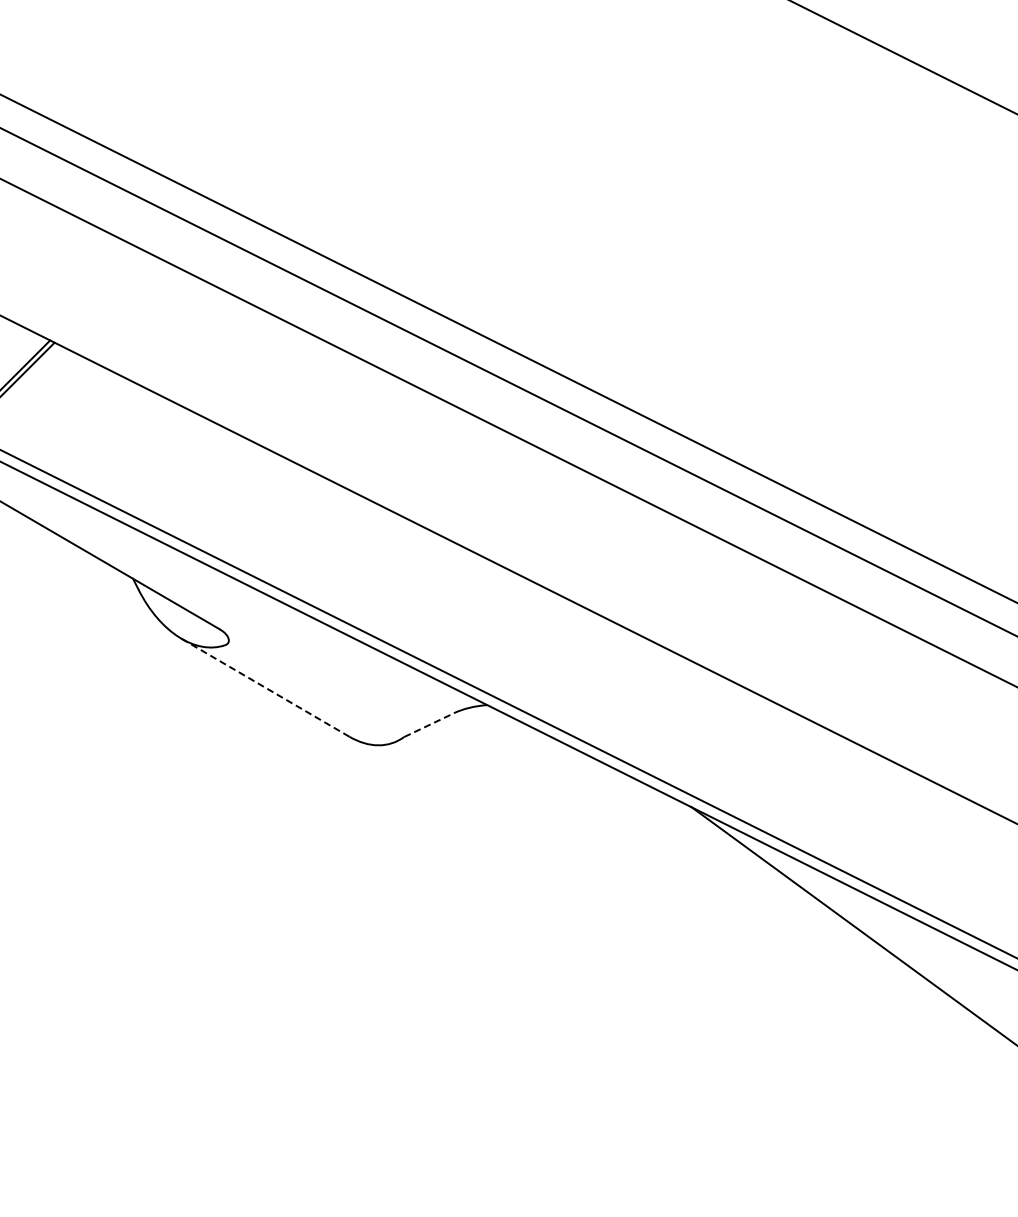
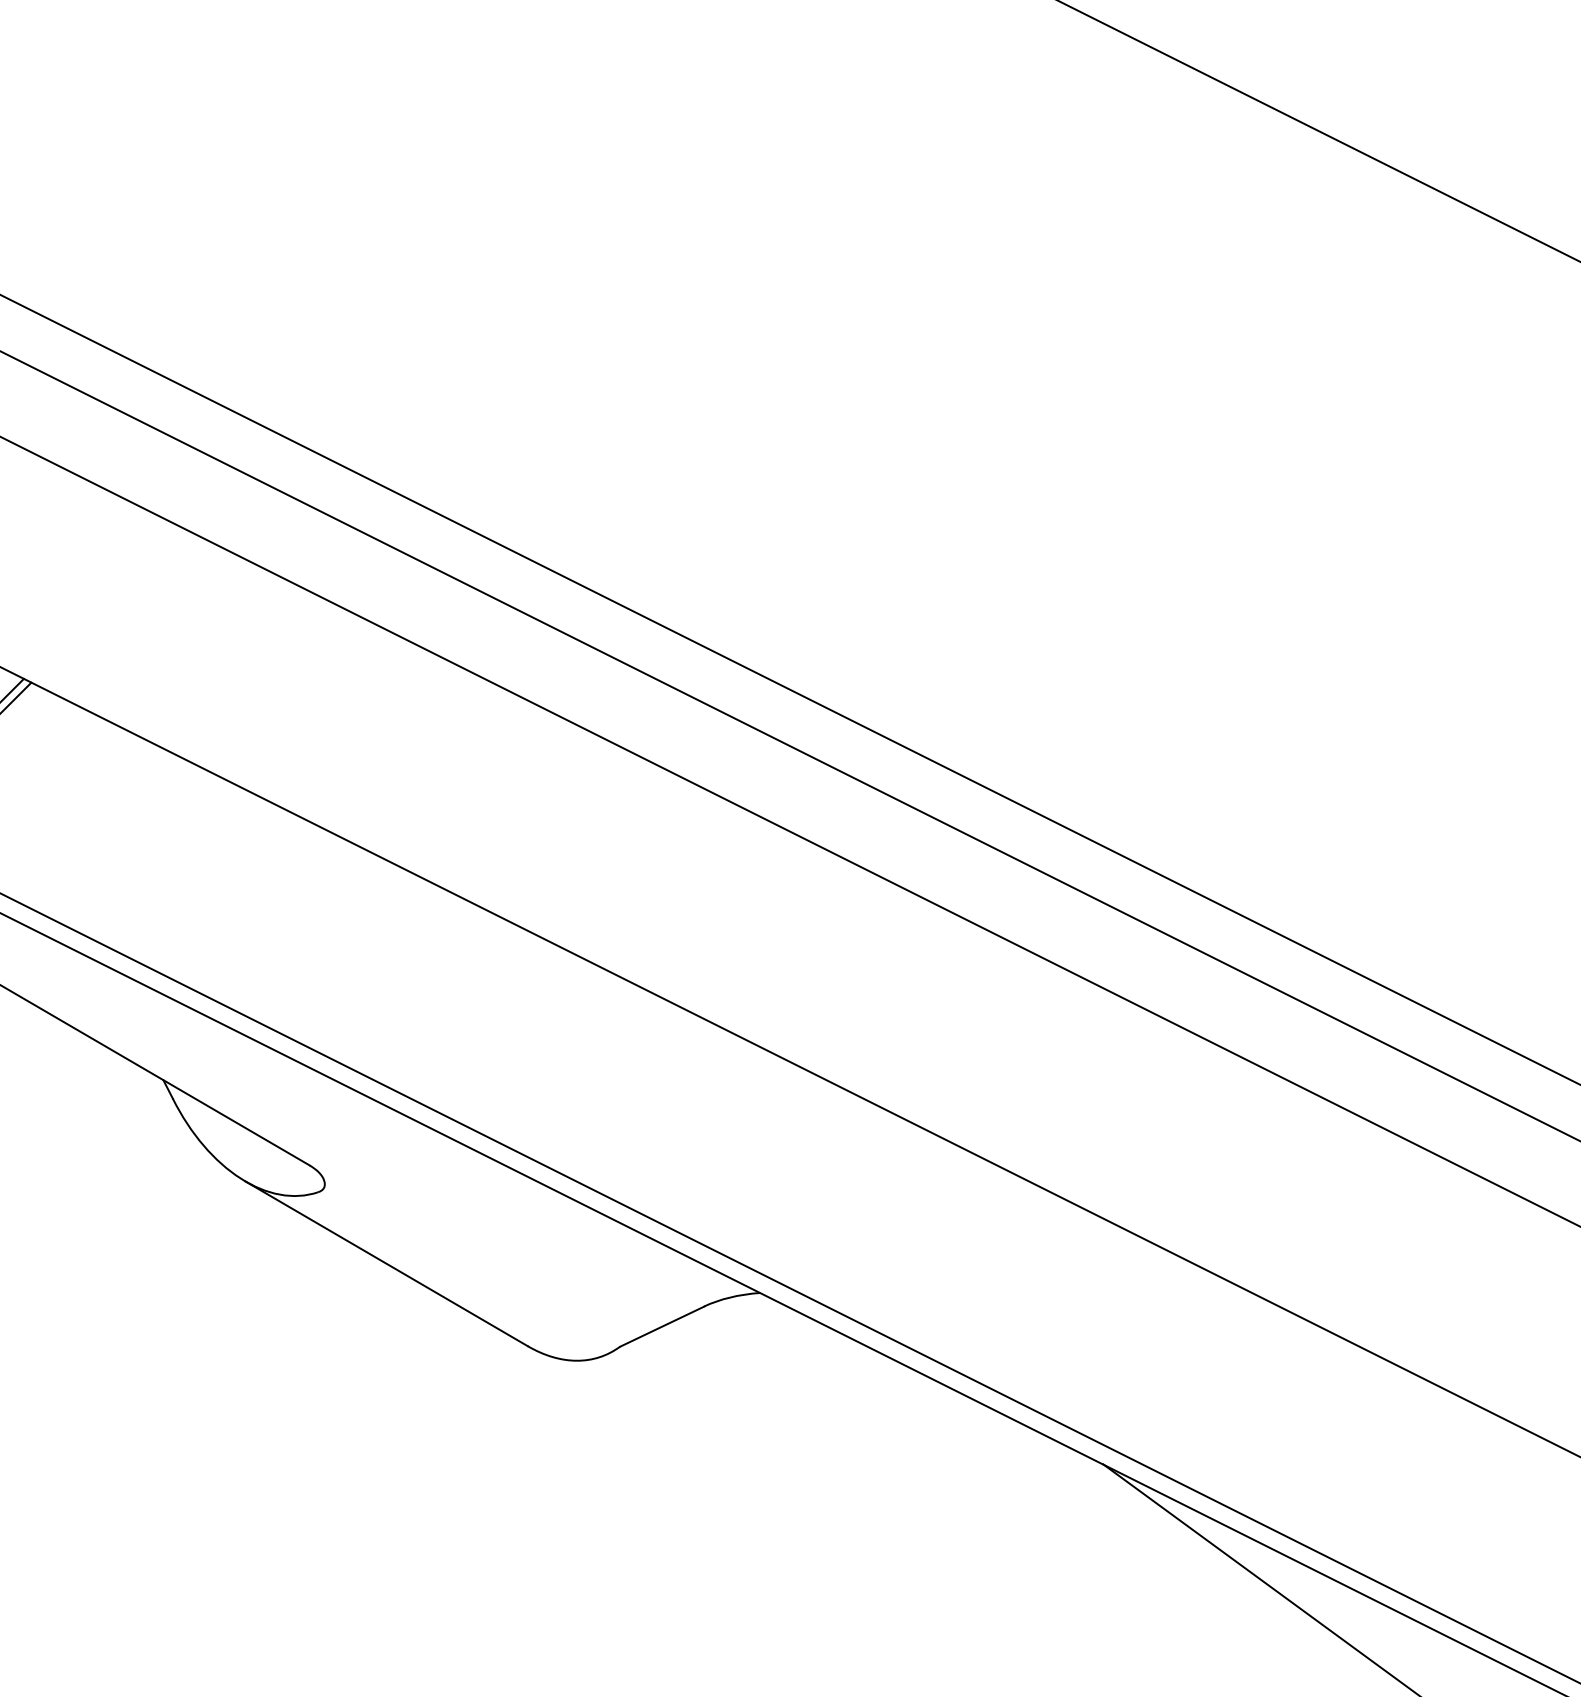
line: (265, 687) -> (386, 1263), dashed -> solid
line: (429, 725) -> (662, 1327), dashed -> solid

